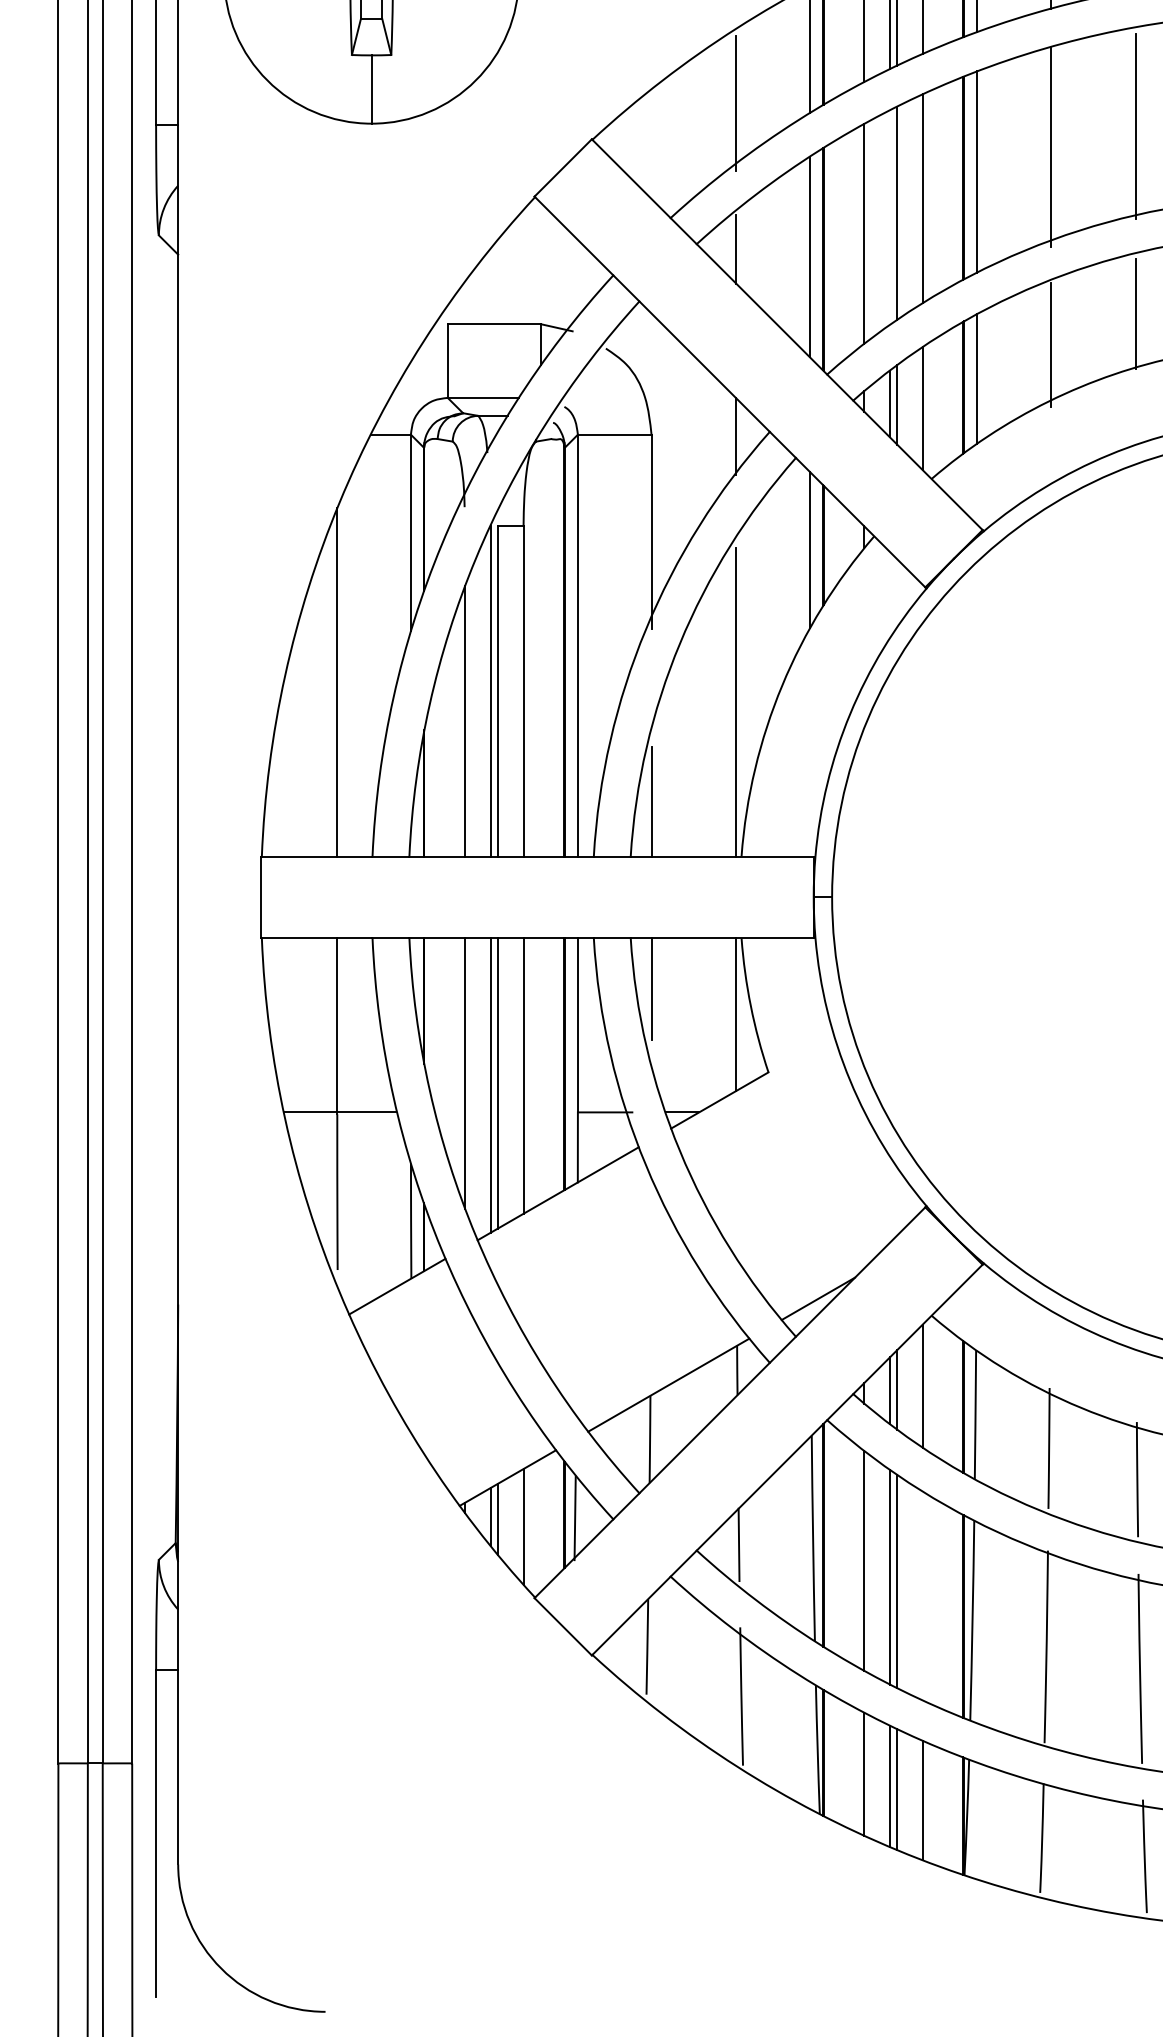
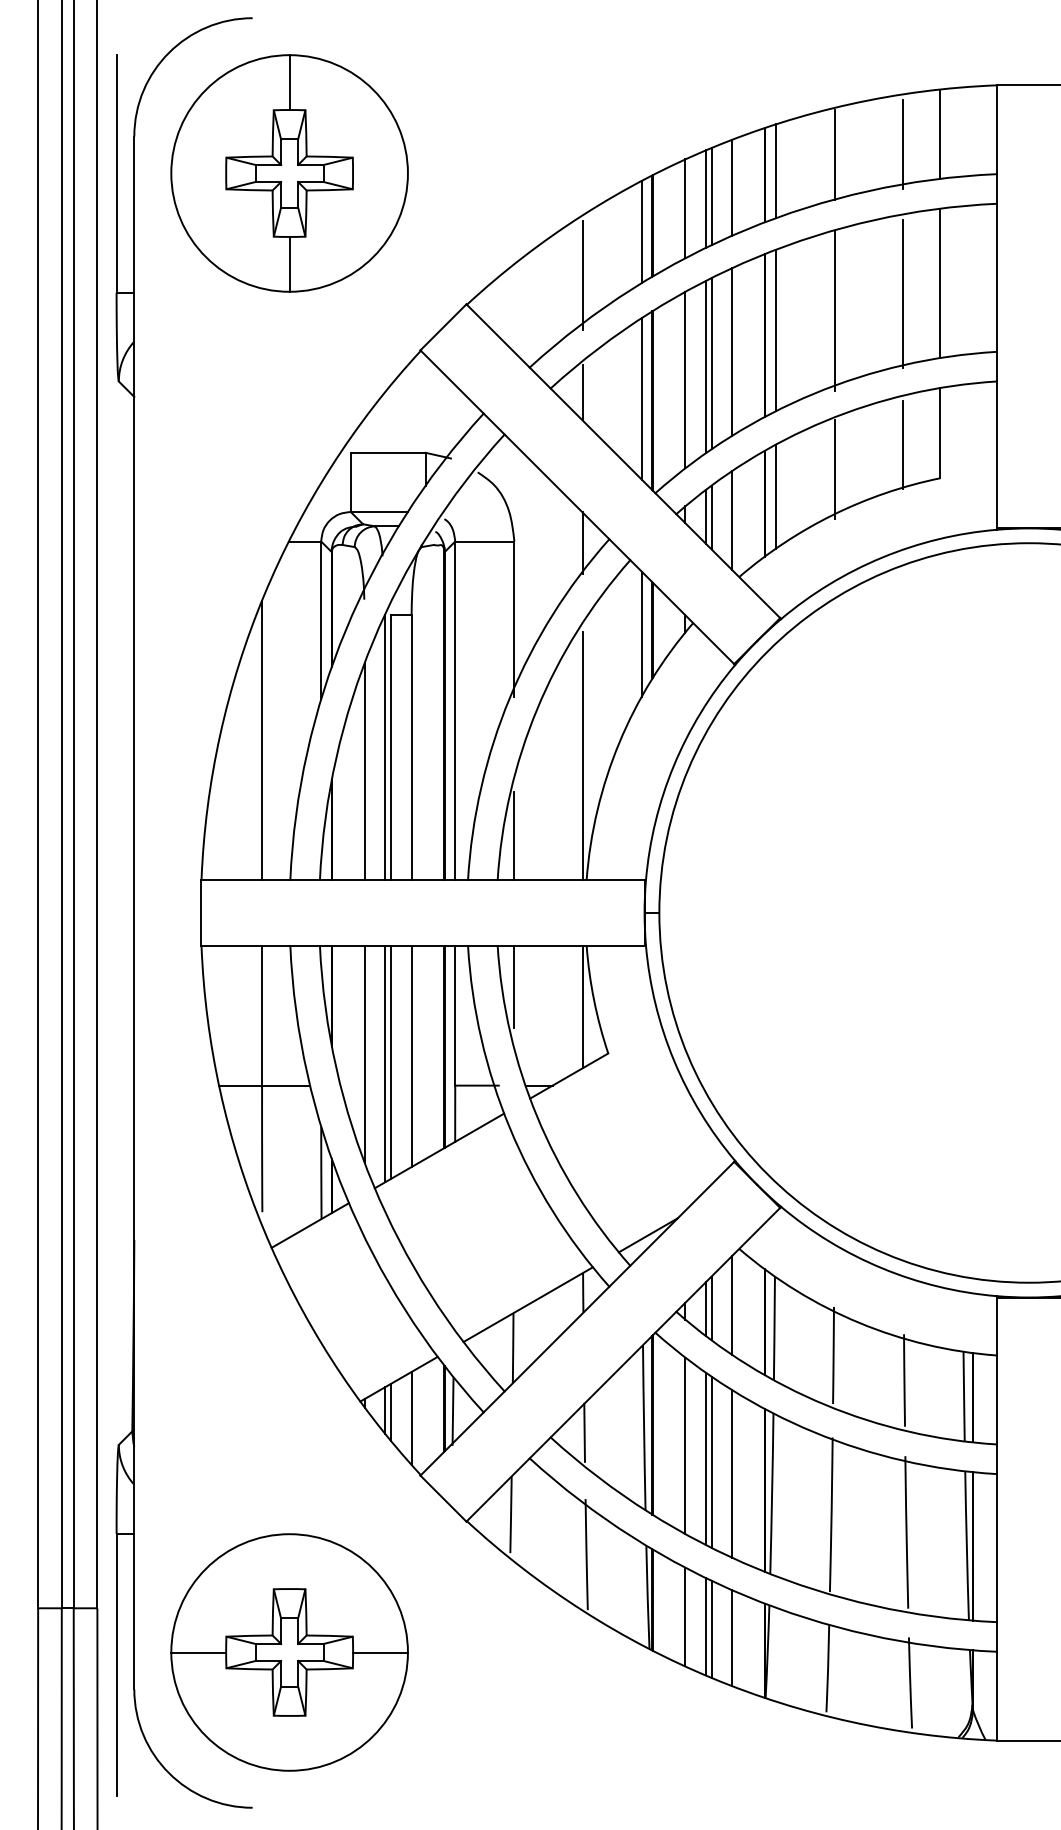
line: (889, 216) -> (705, 366), added
line: (923, 1595) -> (732, 1473), added
part: (371, 1818) -> (289, 1652), added

